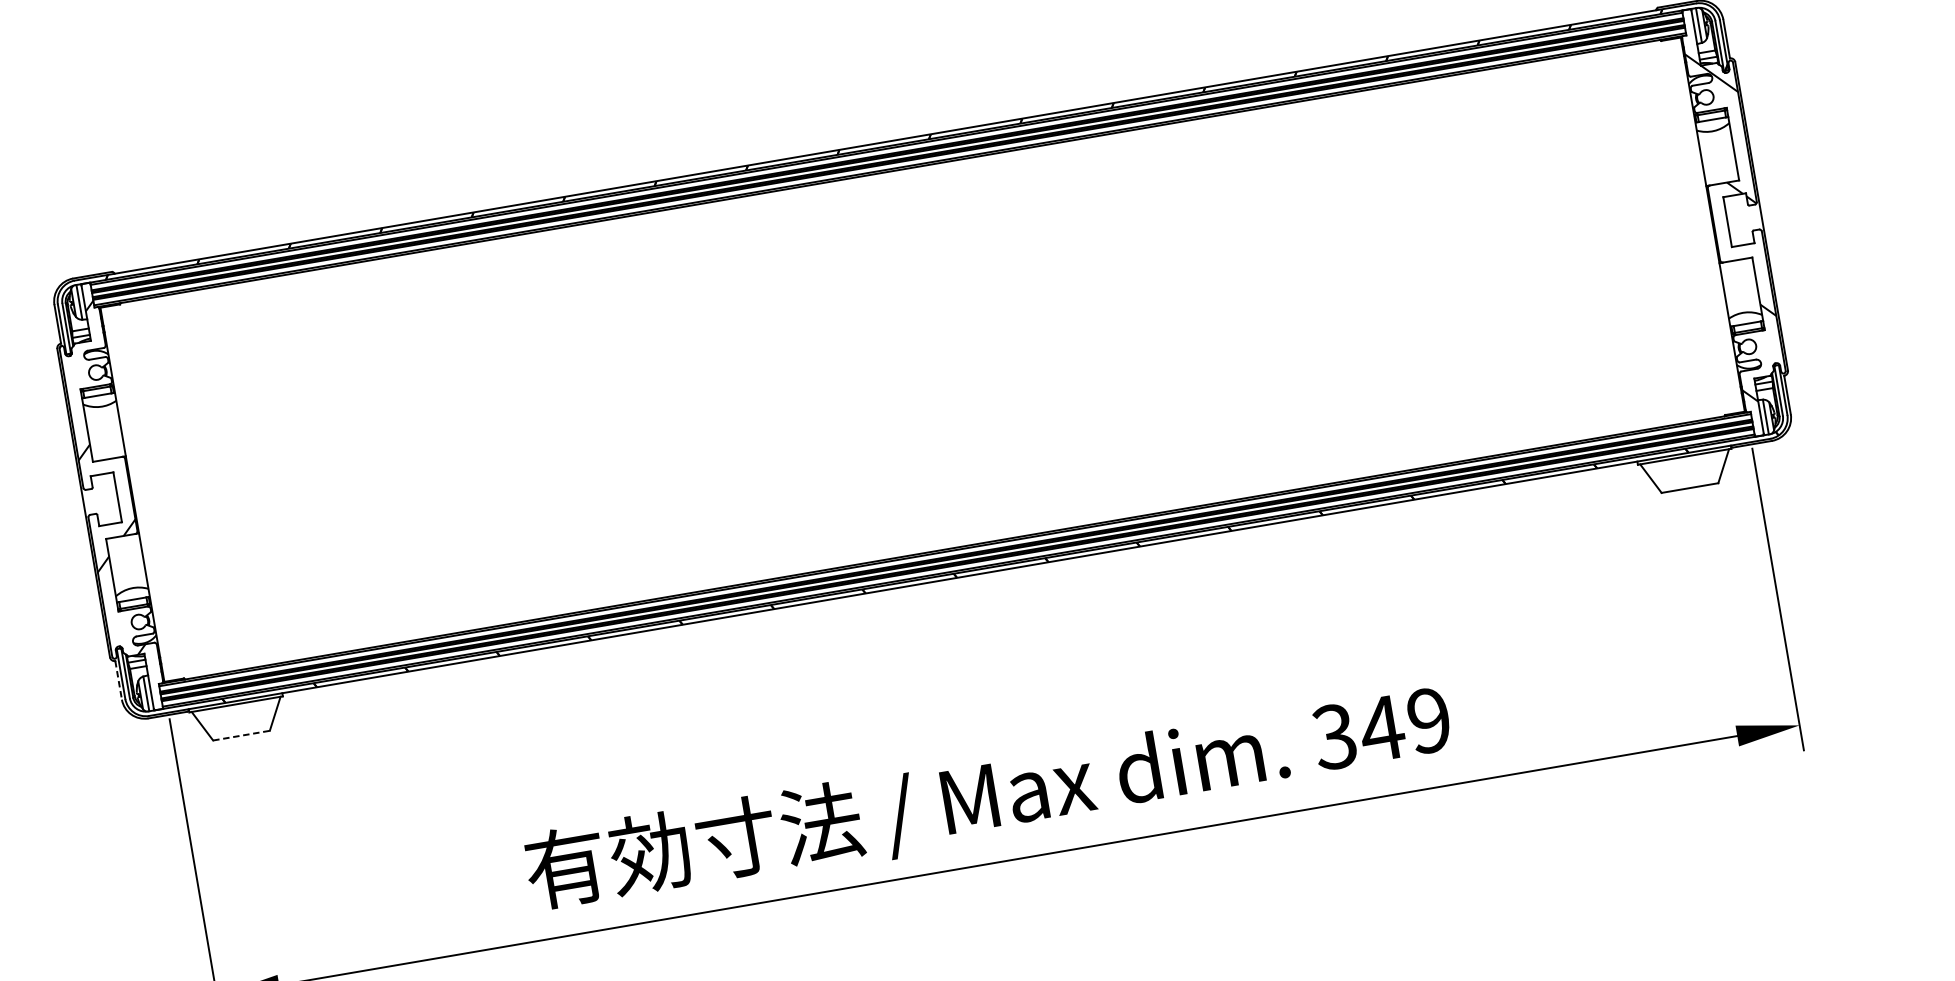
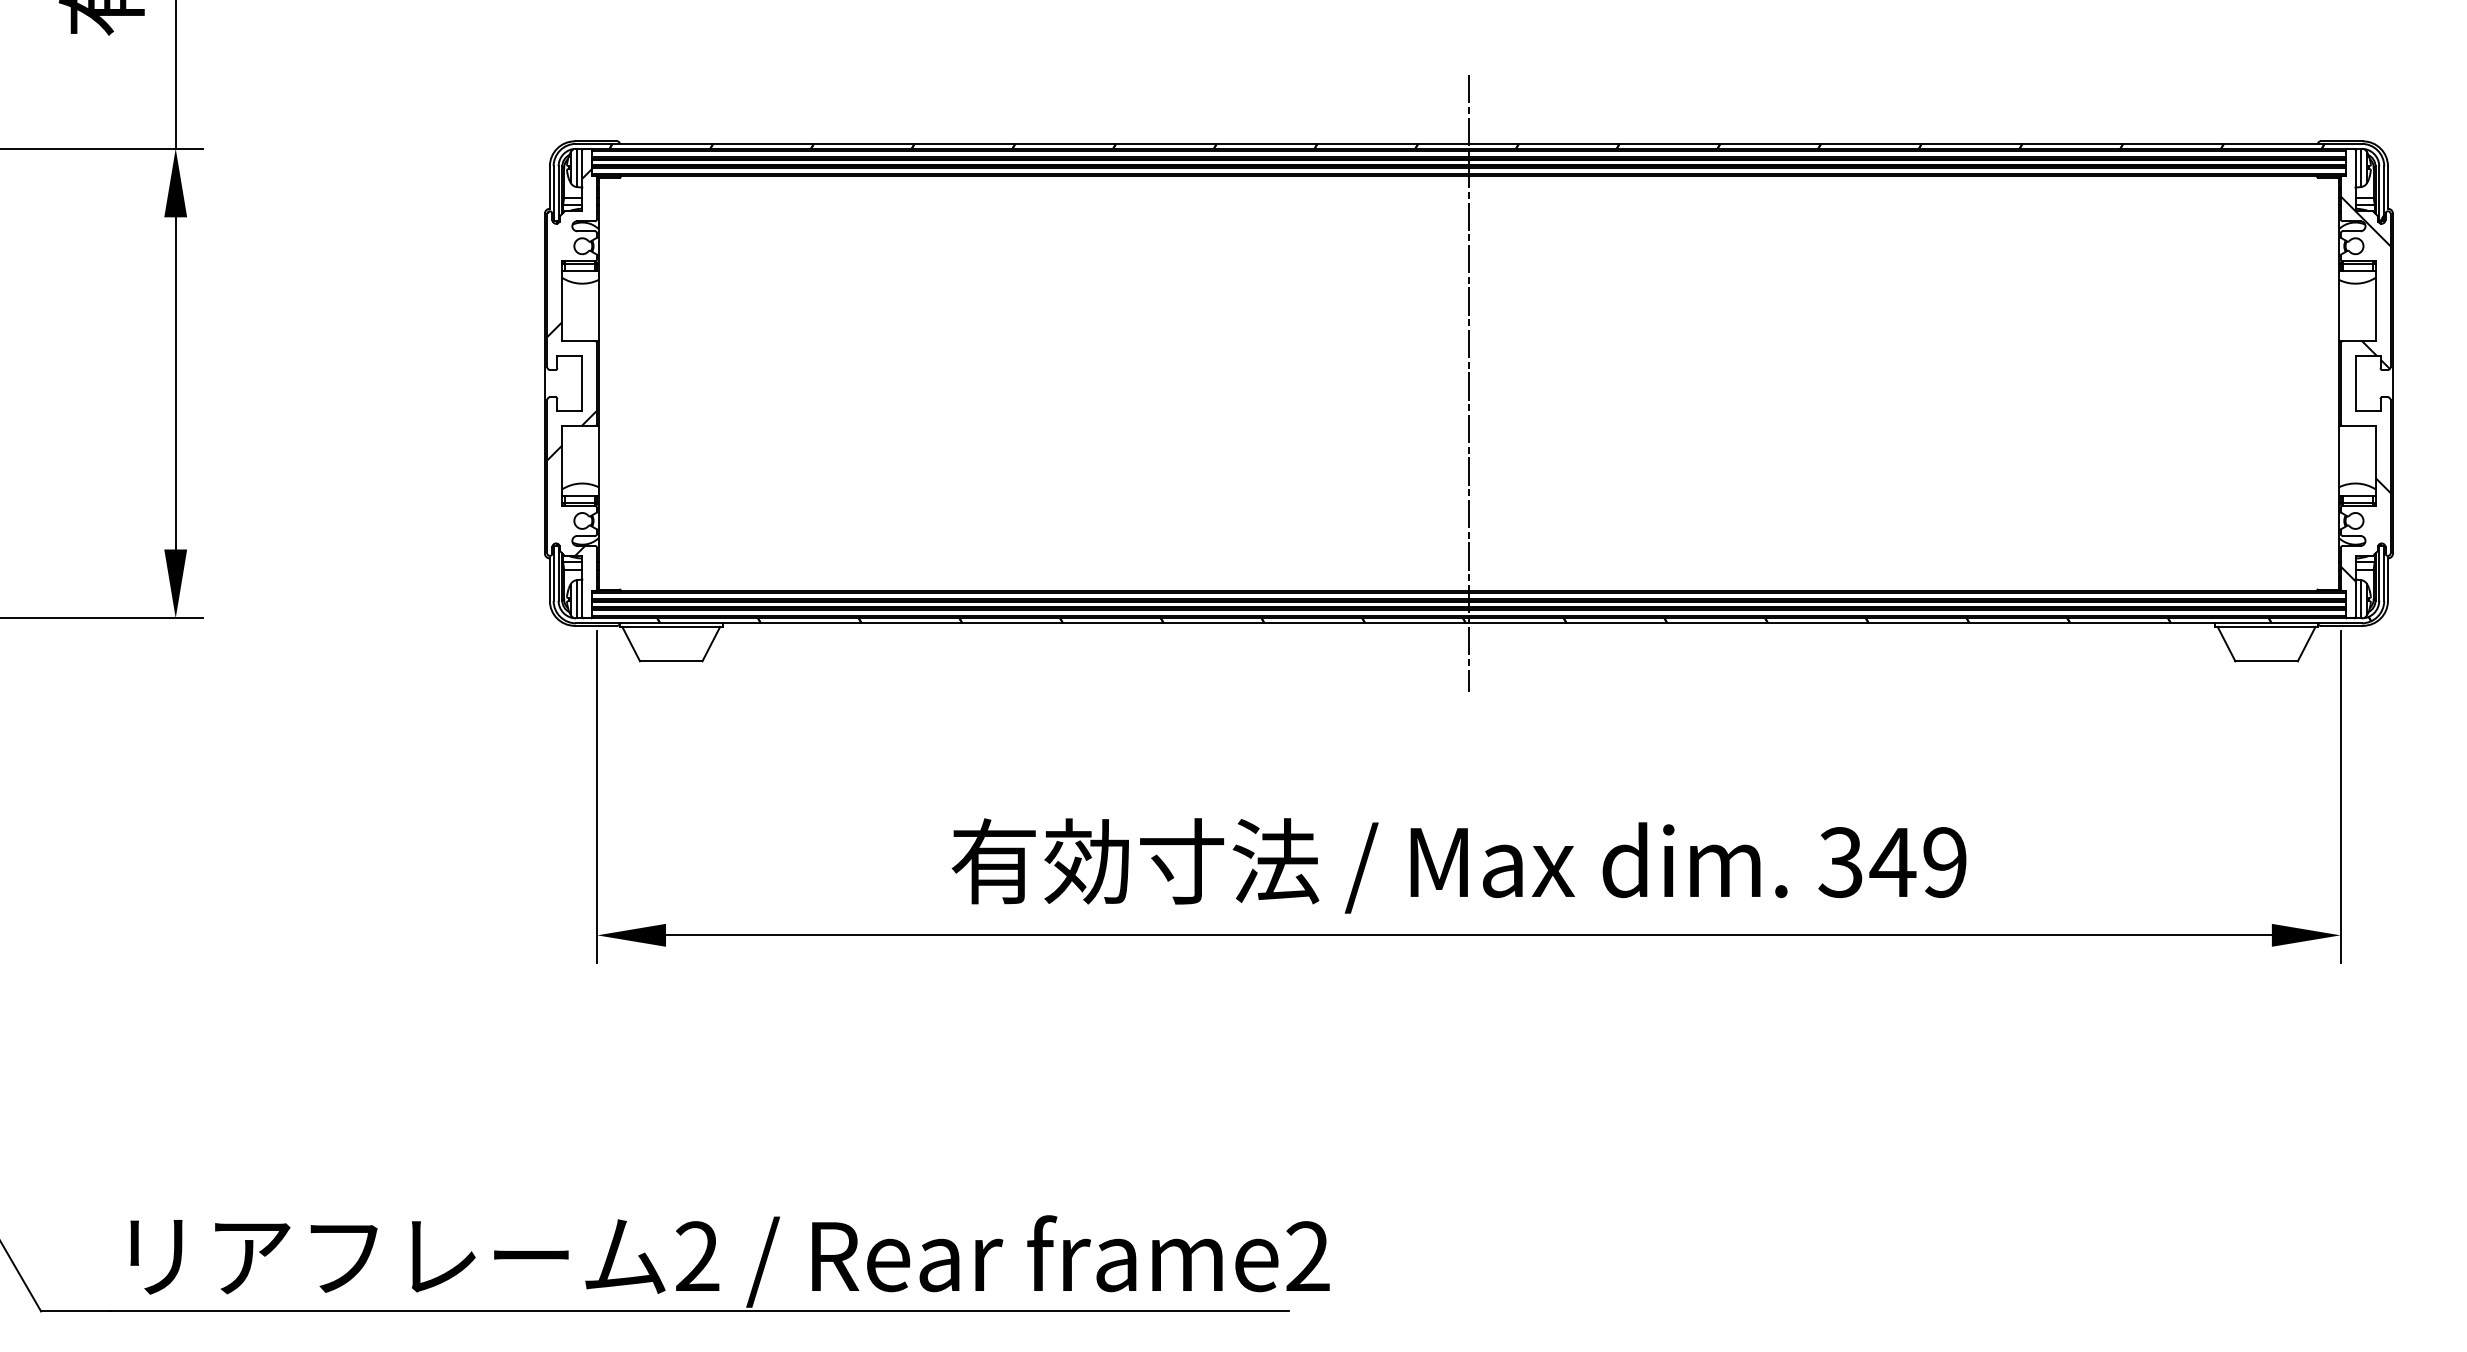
line: (922, 359) -> (1468, 383), added
line: (118, 681) -> (549, 580), dashed -> solid
line: (241, 735) -> (671, 661), dashed -> solid

